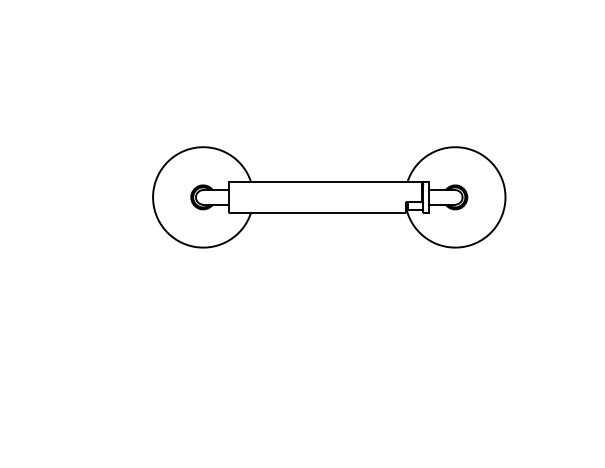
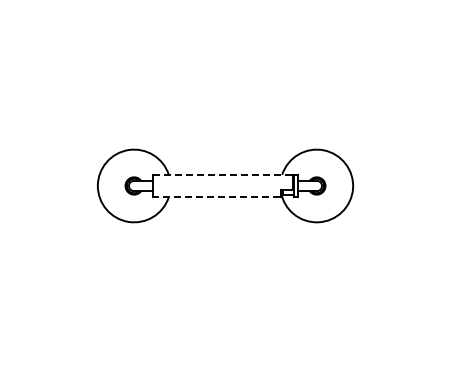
line: (325, 181) -> (222, 174), solid -> dashed
line: (316, 213) -> (216, 197), solid -> dashed

